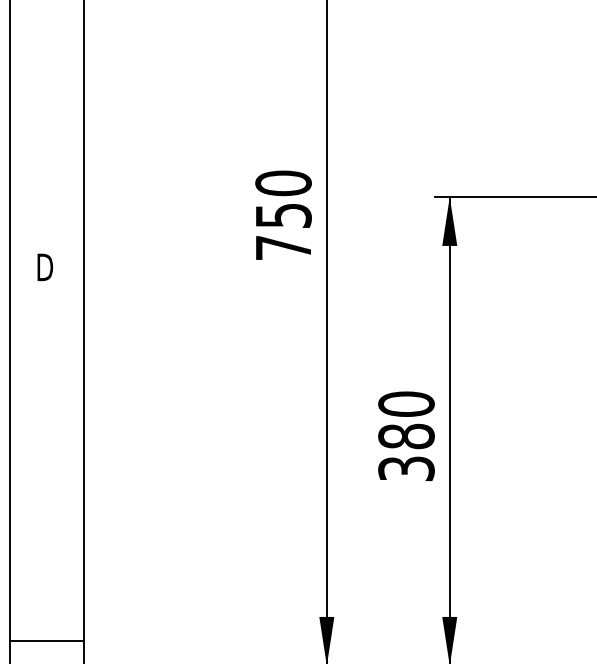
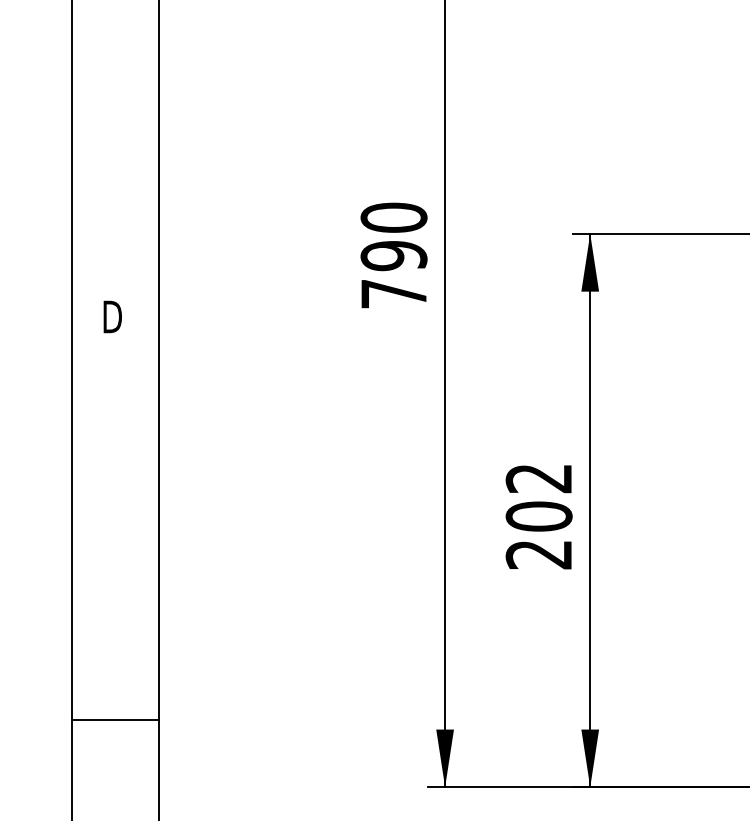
text: (283, 216) -> (393, 256), 750 -> 790
text: (405, 436) -> (538, 516), 380 -> 202
line: (47, 641) -> (115, 720), moved

